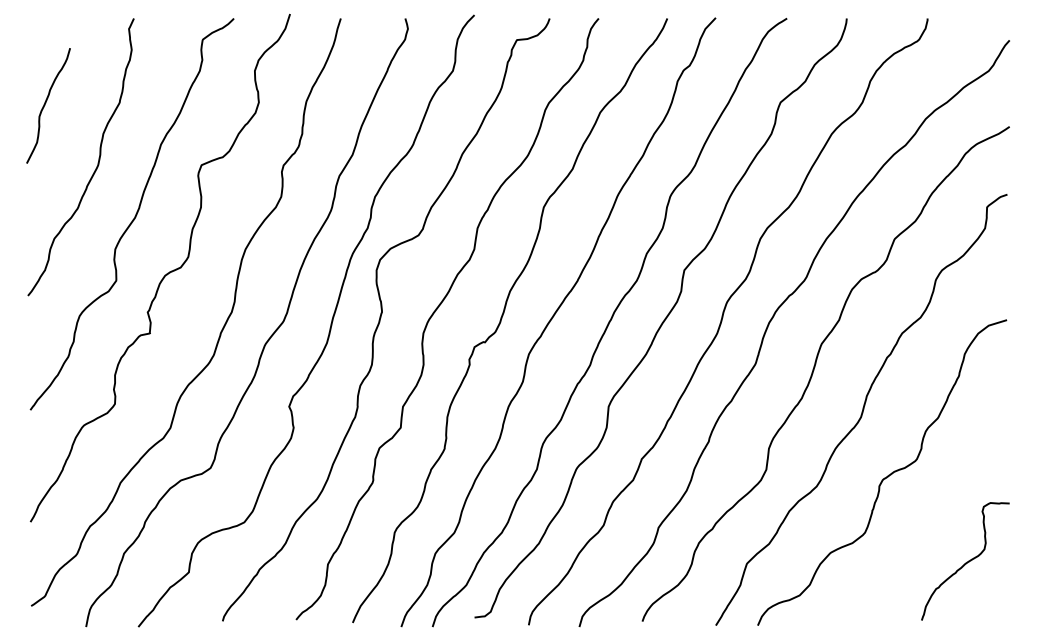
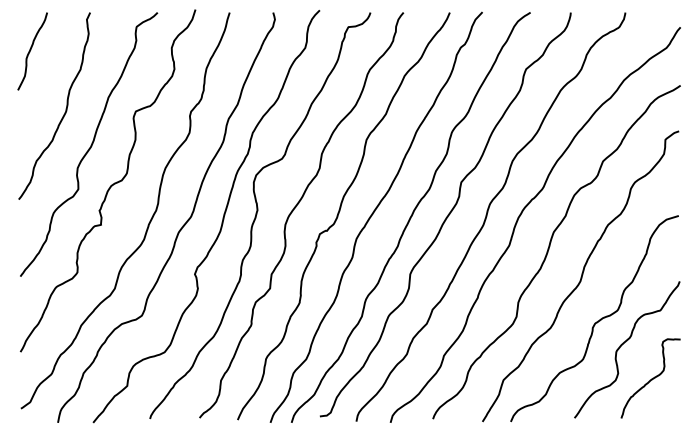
curve: (46, 104) -> (31, 50), moved
curve: (924, 510) -> (623, 344), added

